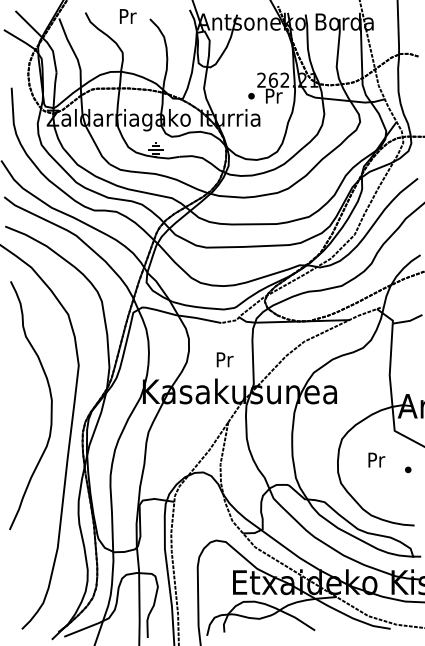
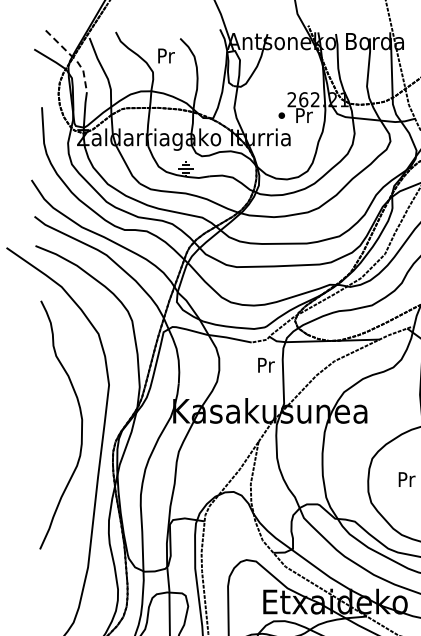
text: (128, 16) -> (166, 55), moved
line: (43, 38) -> (73, 57), solid -> dashed
text: (224, 359) -> (265, 364), moved

